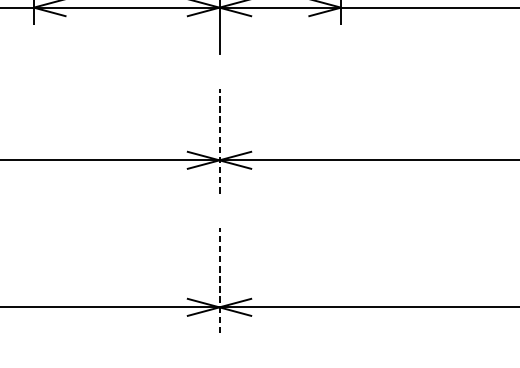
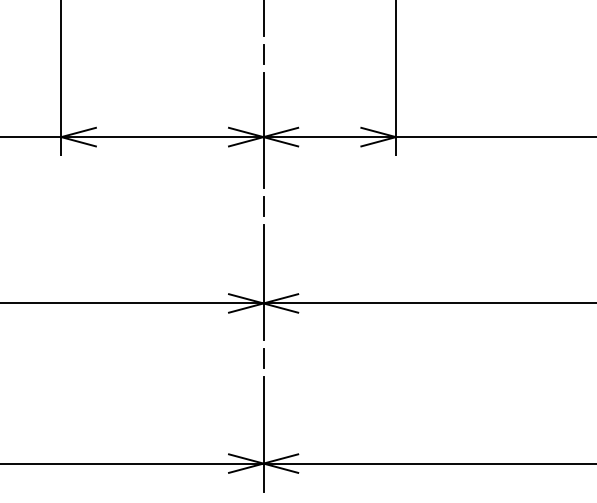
line: (219, 71) -> (263, 206), added
line: (219, 140) -> (263, 281), dashed -> solid
line: (219, 210) -> (263, 358), added
line: (219, 279) -> (263, 433), dashed -> solid

